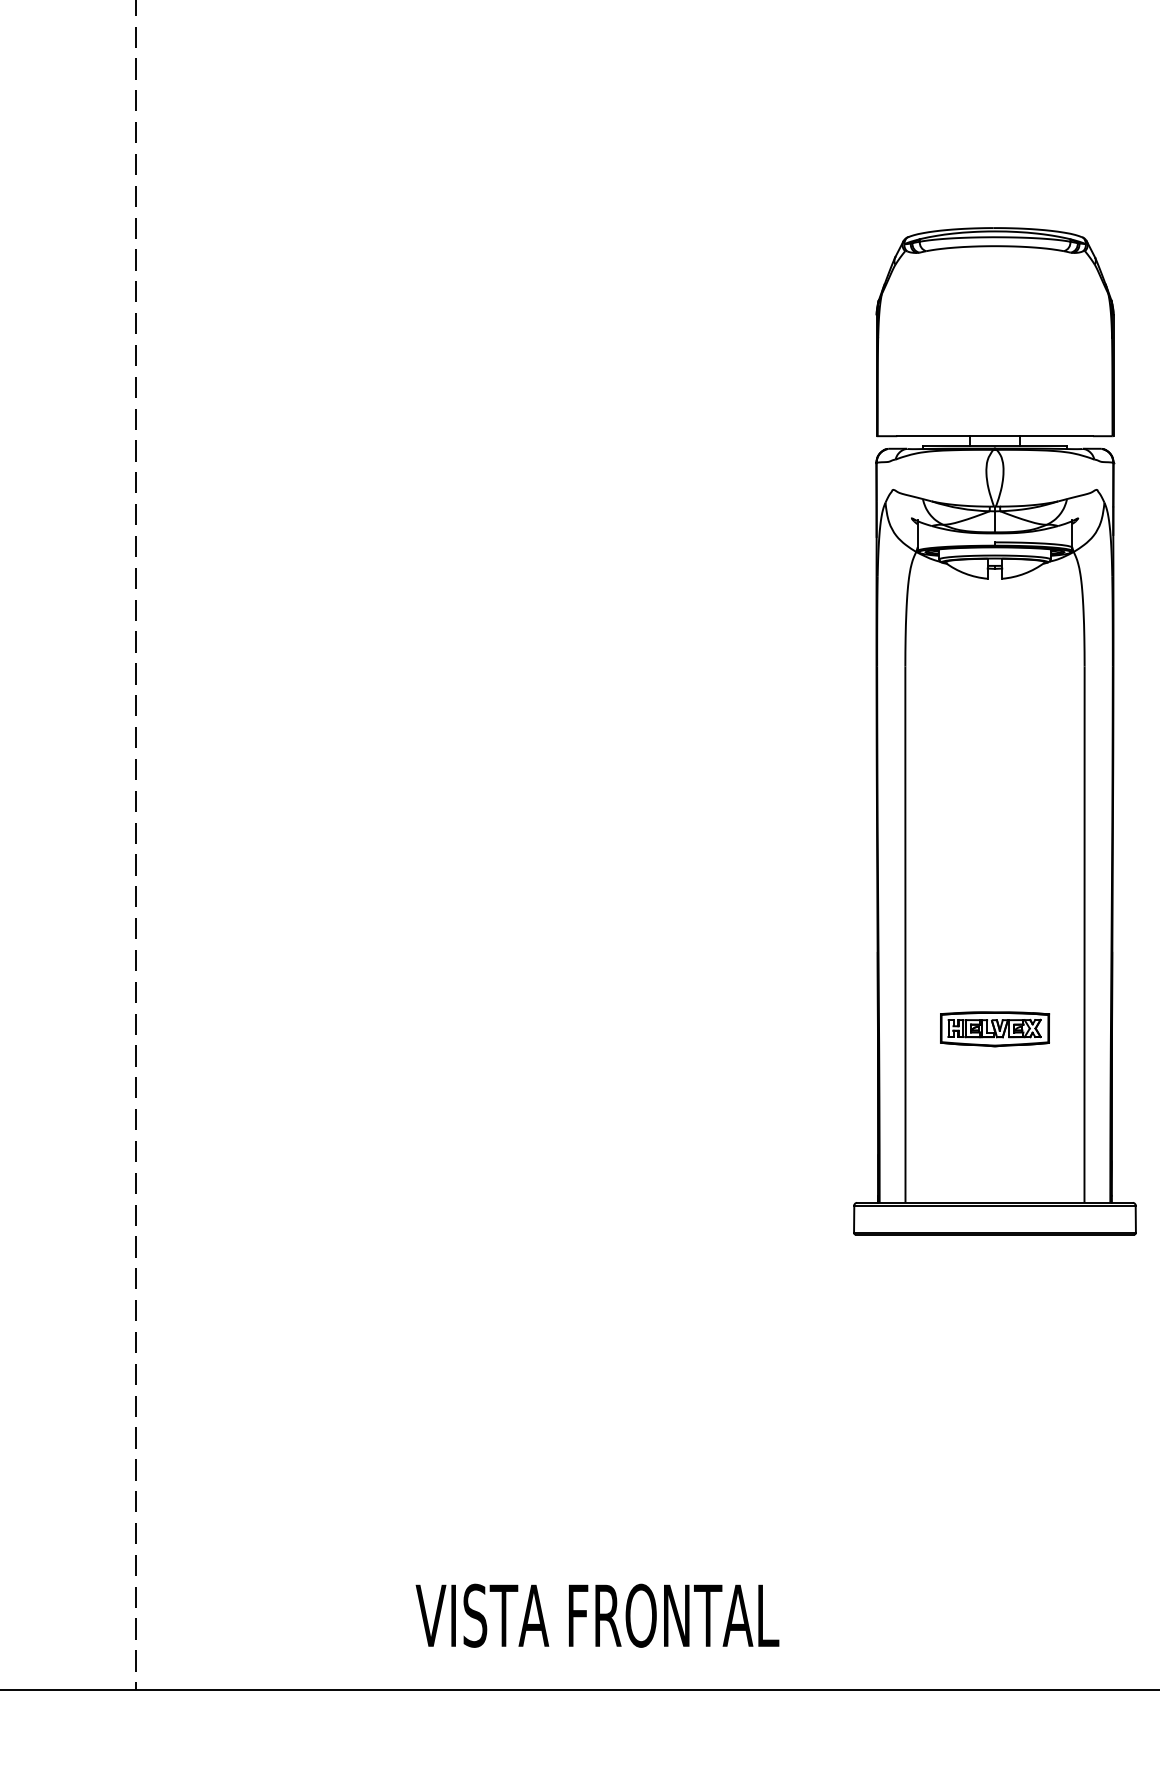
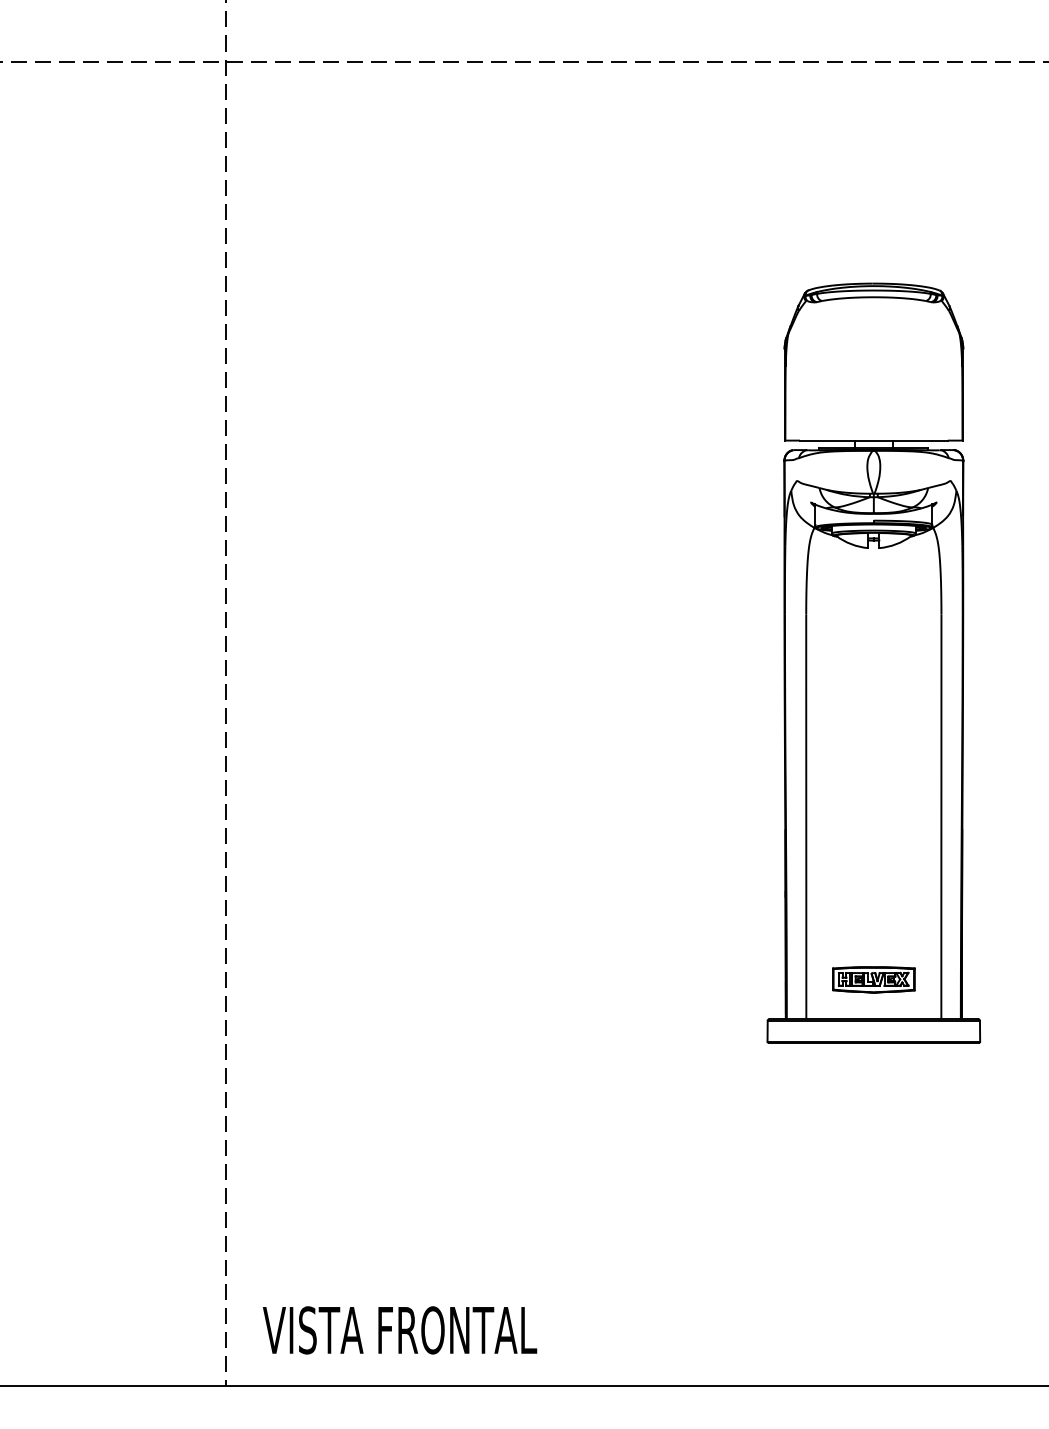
part: (994, 1028) -> (873, 979), moved
text: (598, 1615) -> (400, 1330), moved

